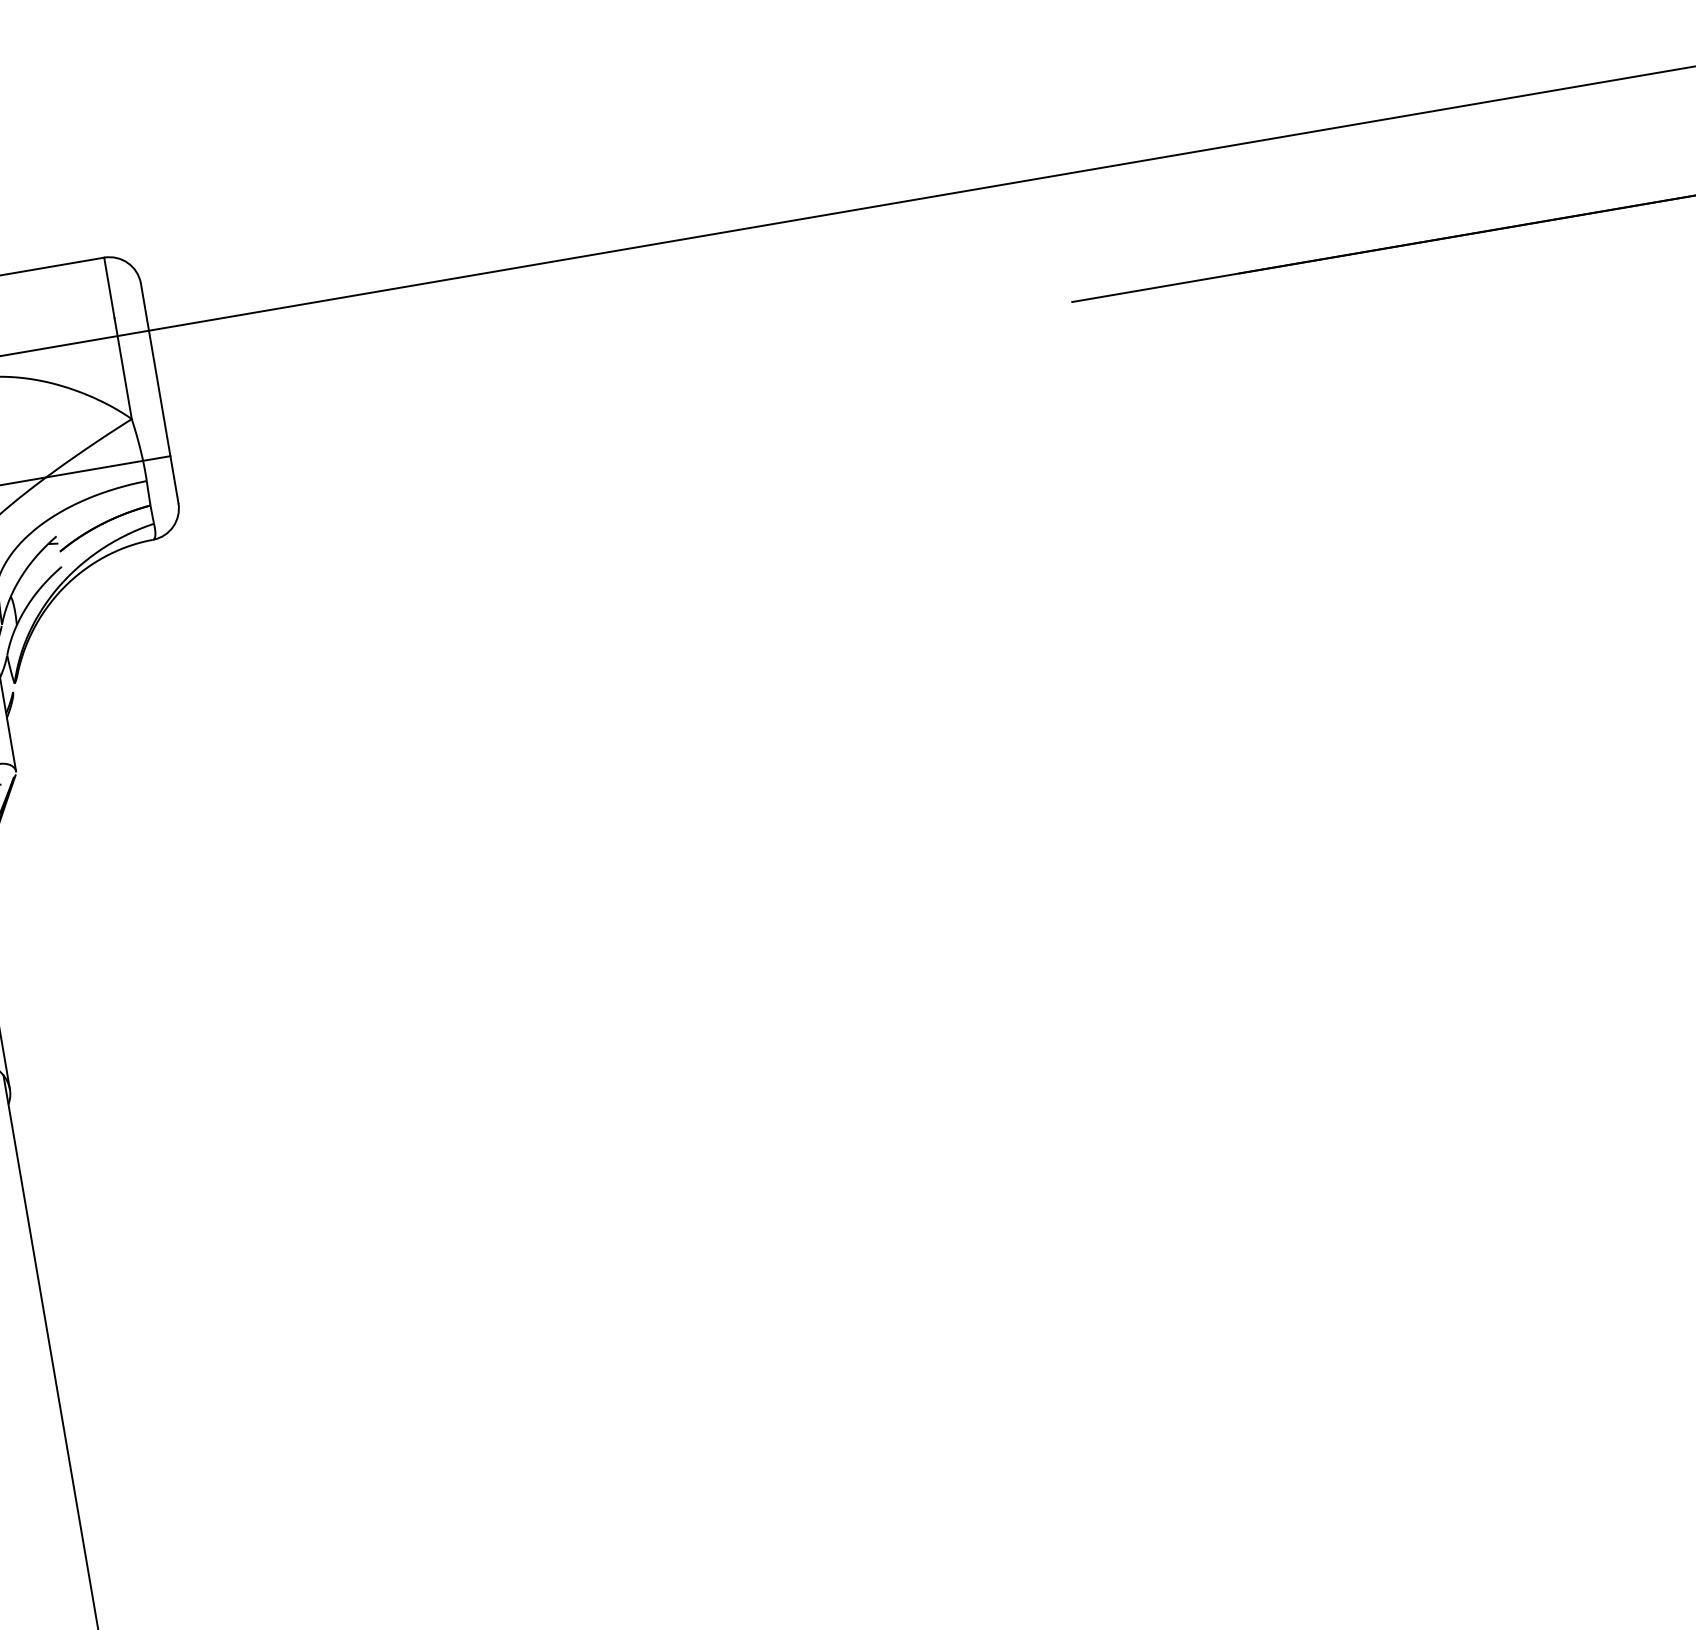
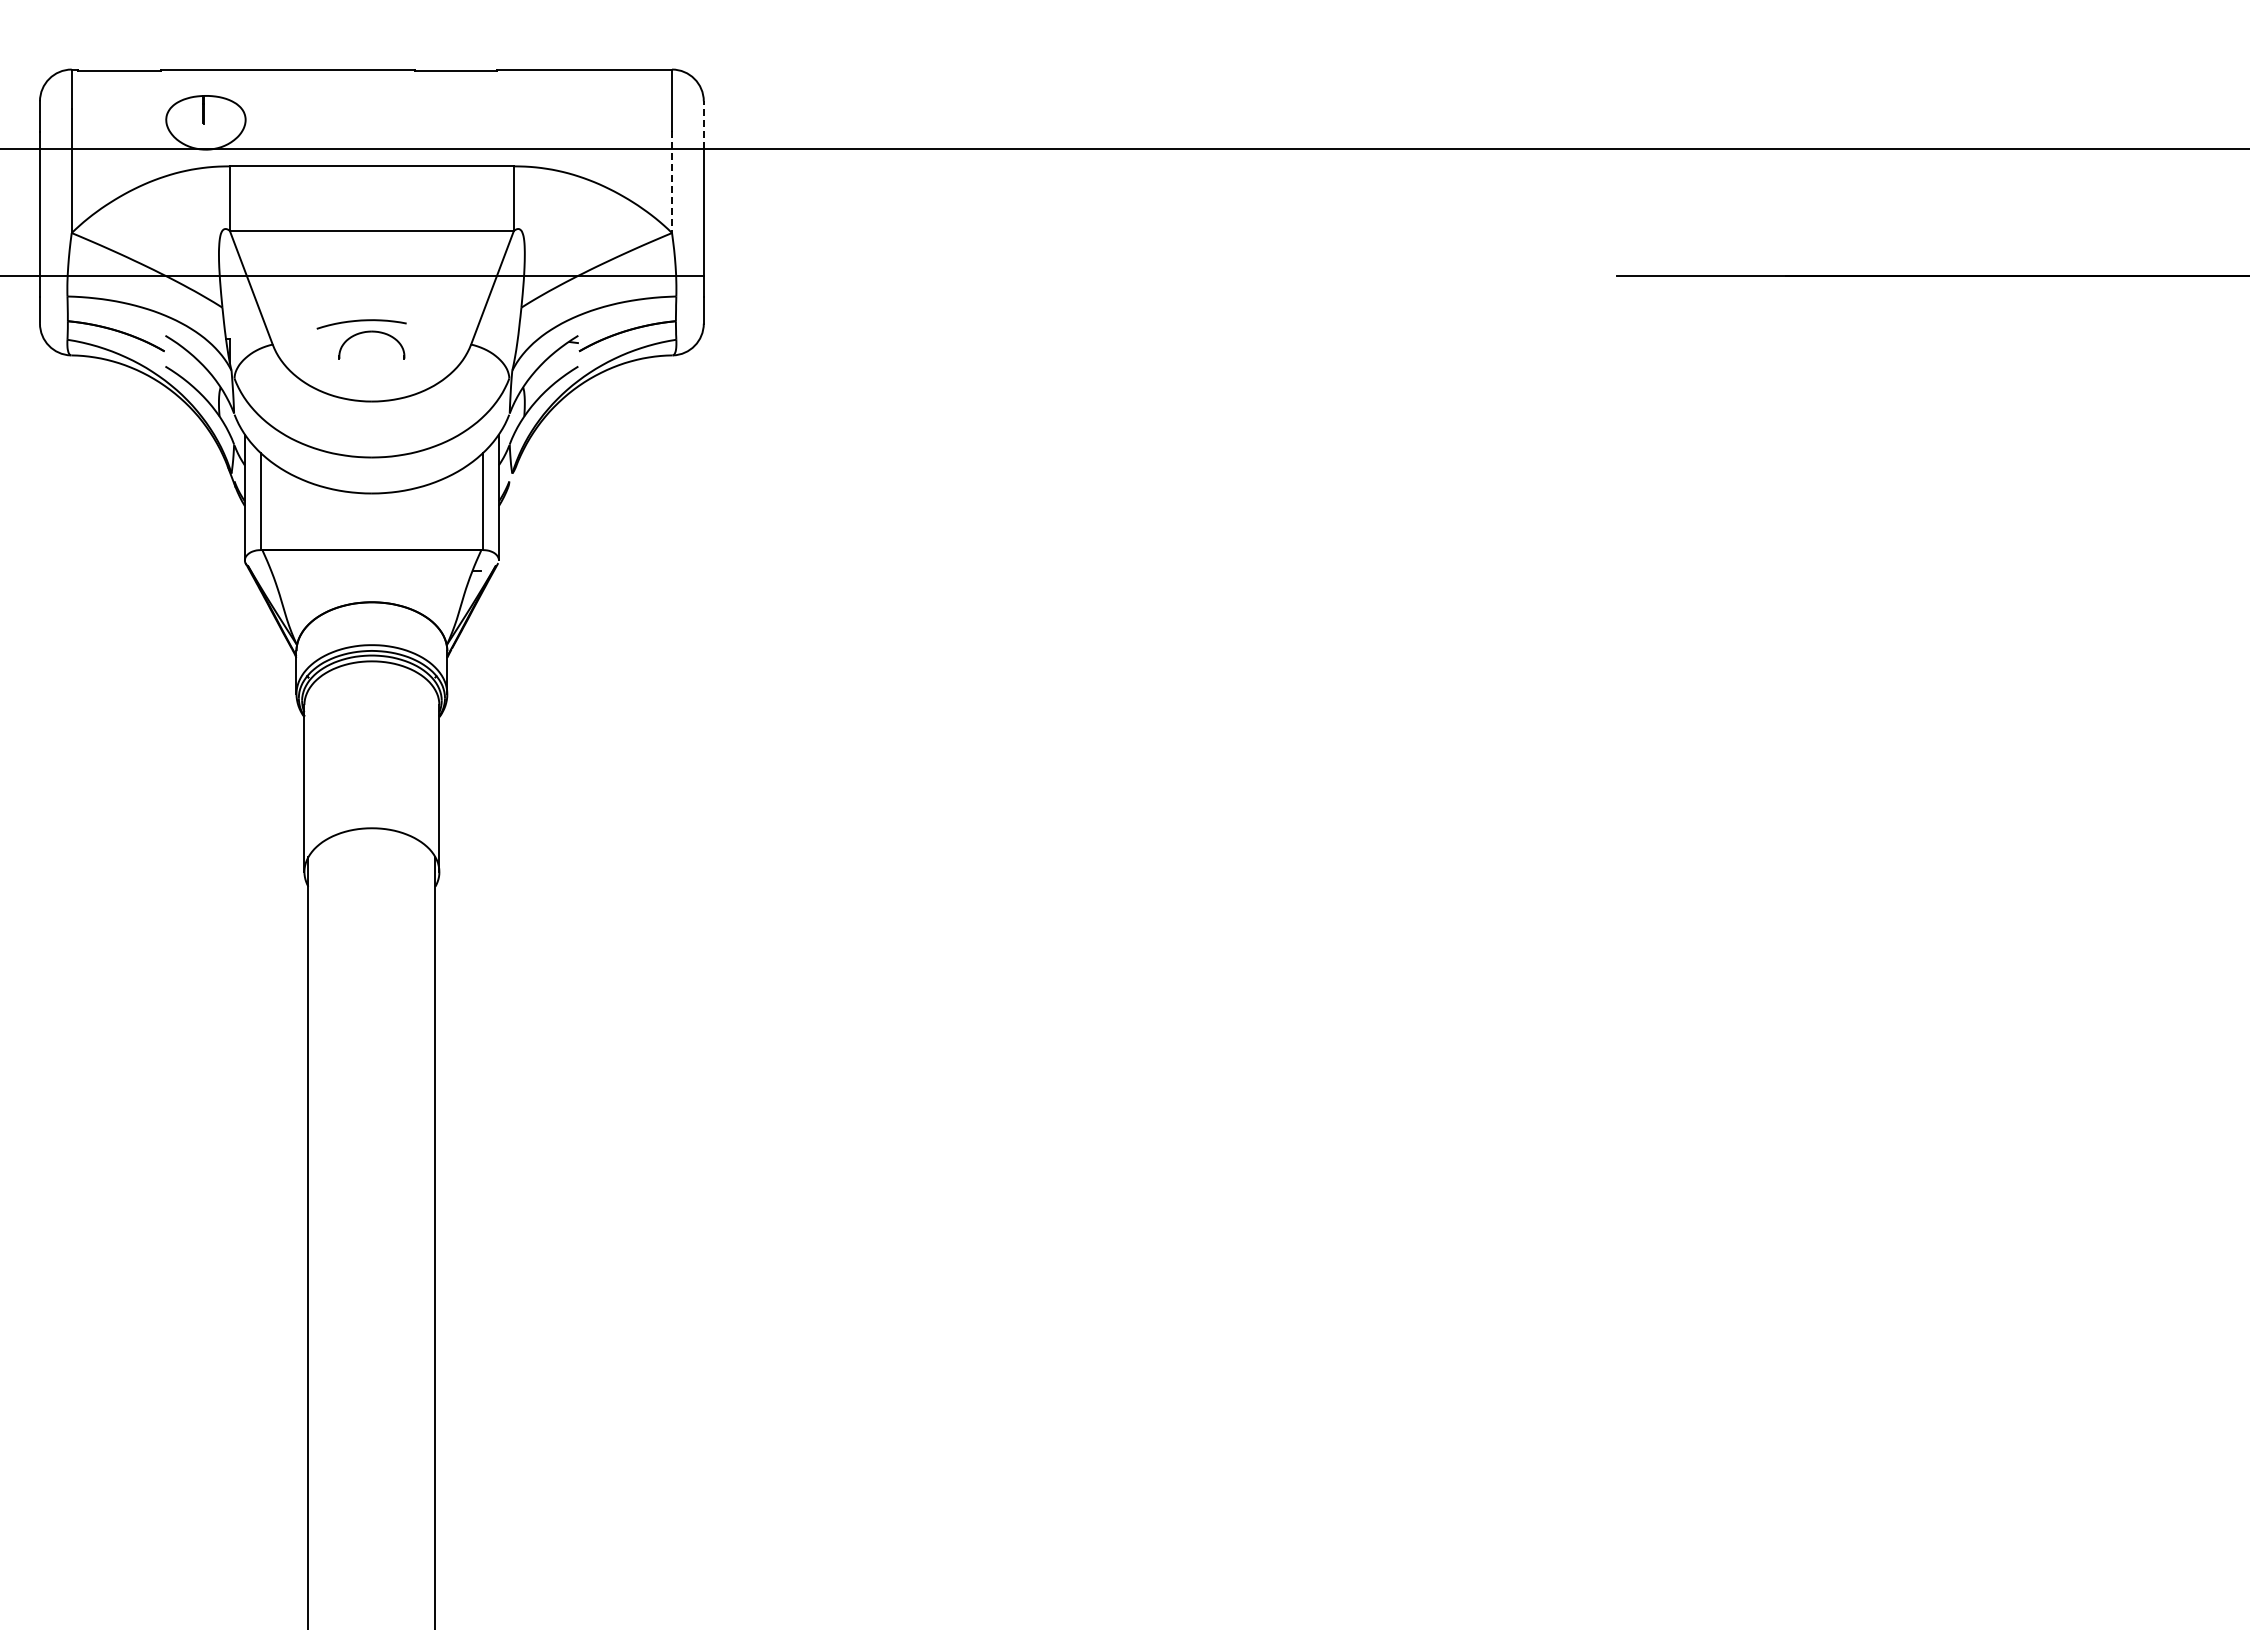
line: (144, 307) -> (703, 125), solid -> dashed
line: (123, 369) -> (672, 182), solid -> dashed

